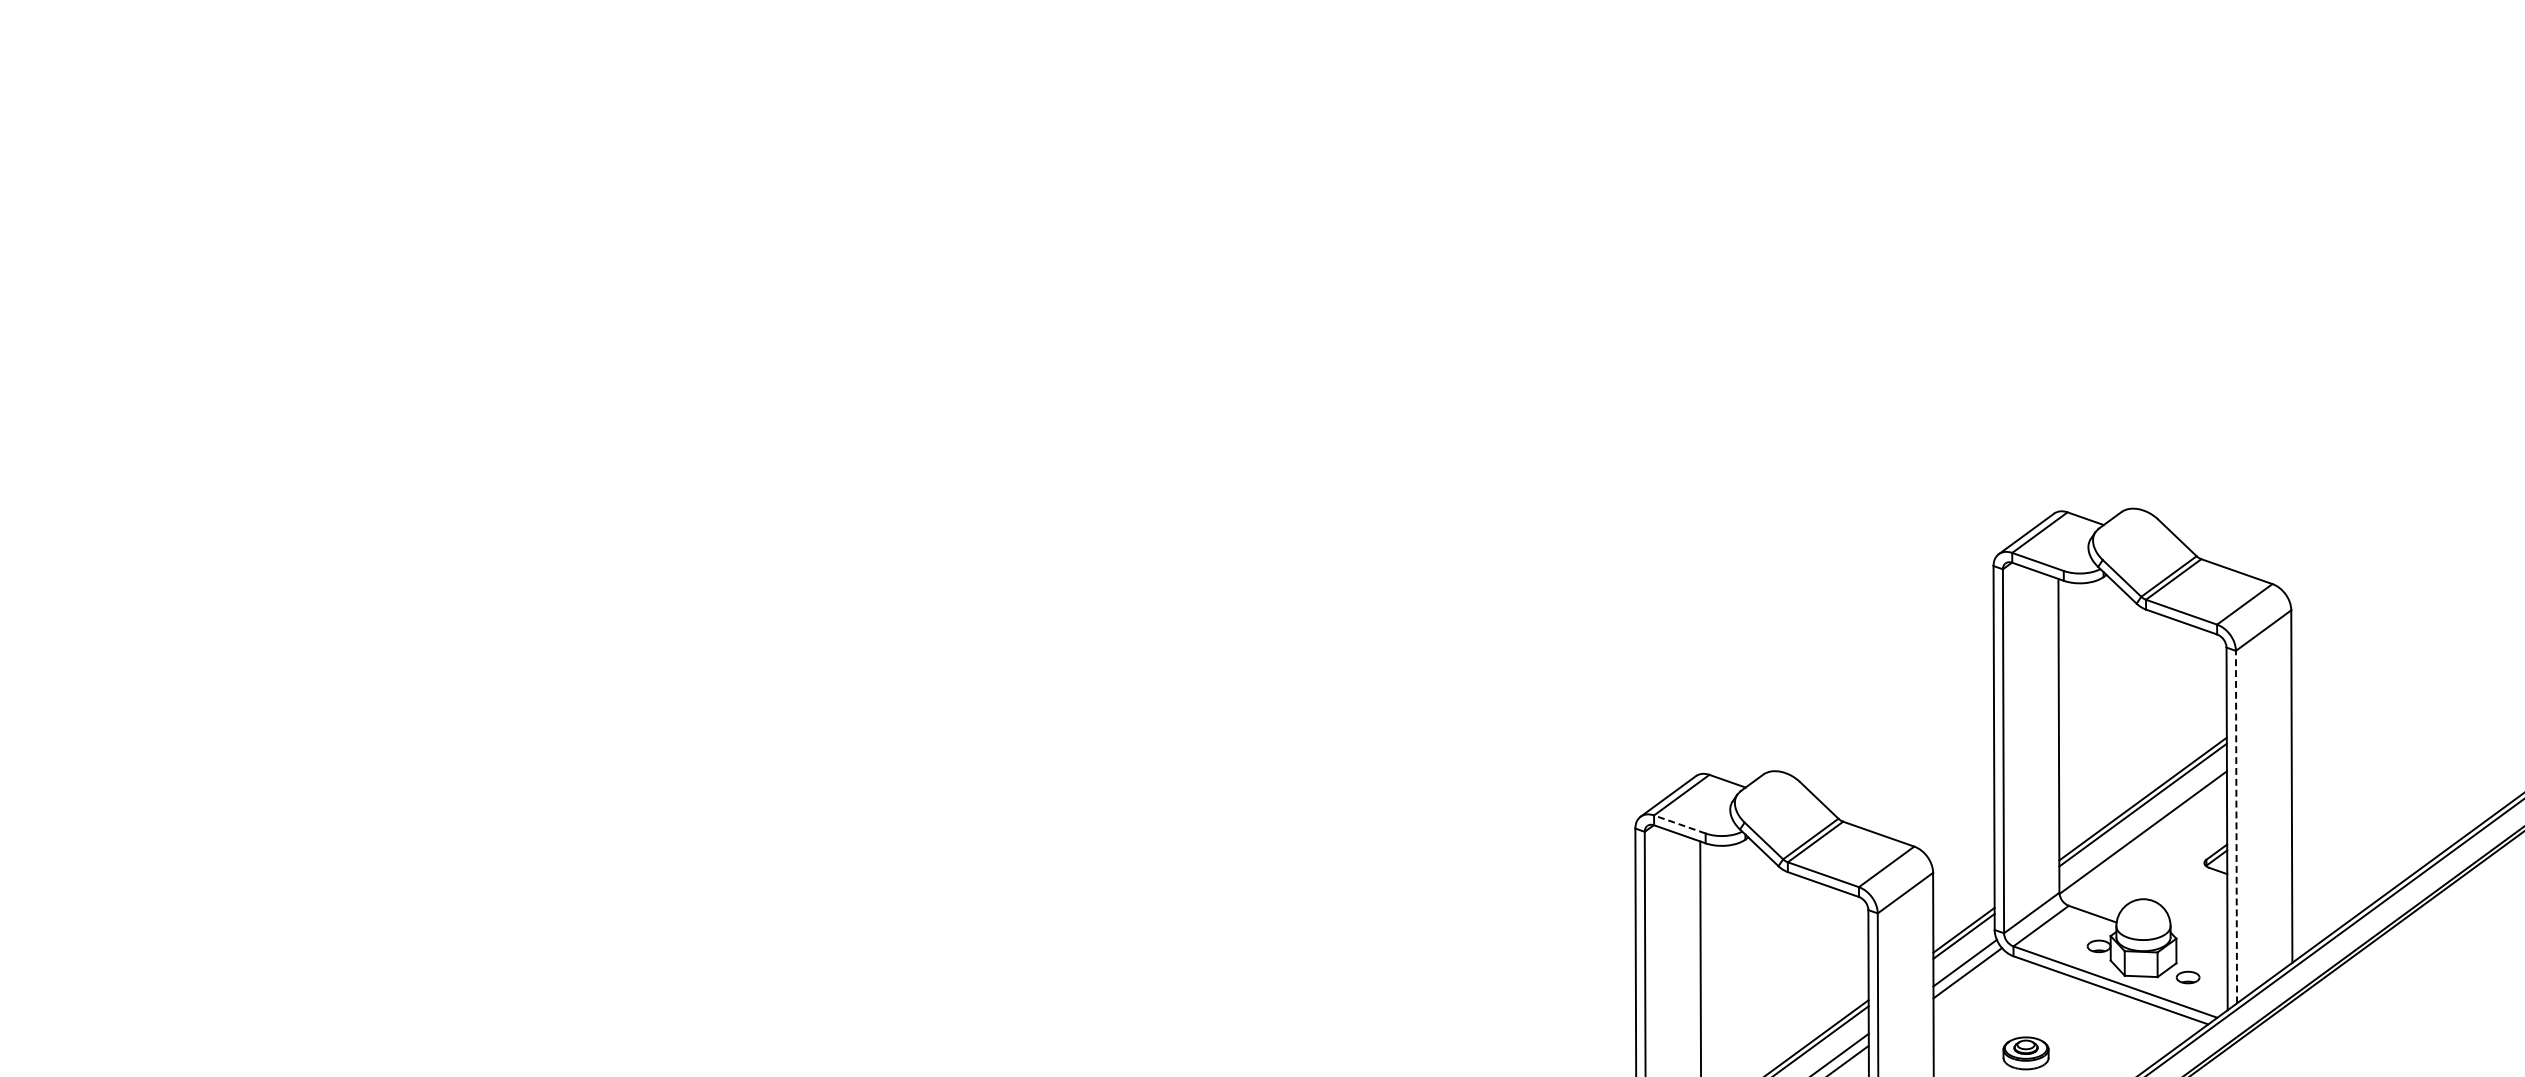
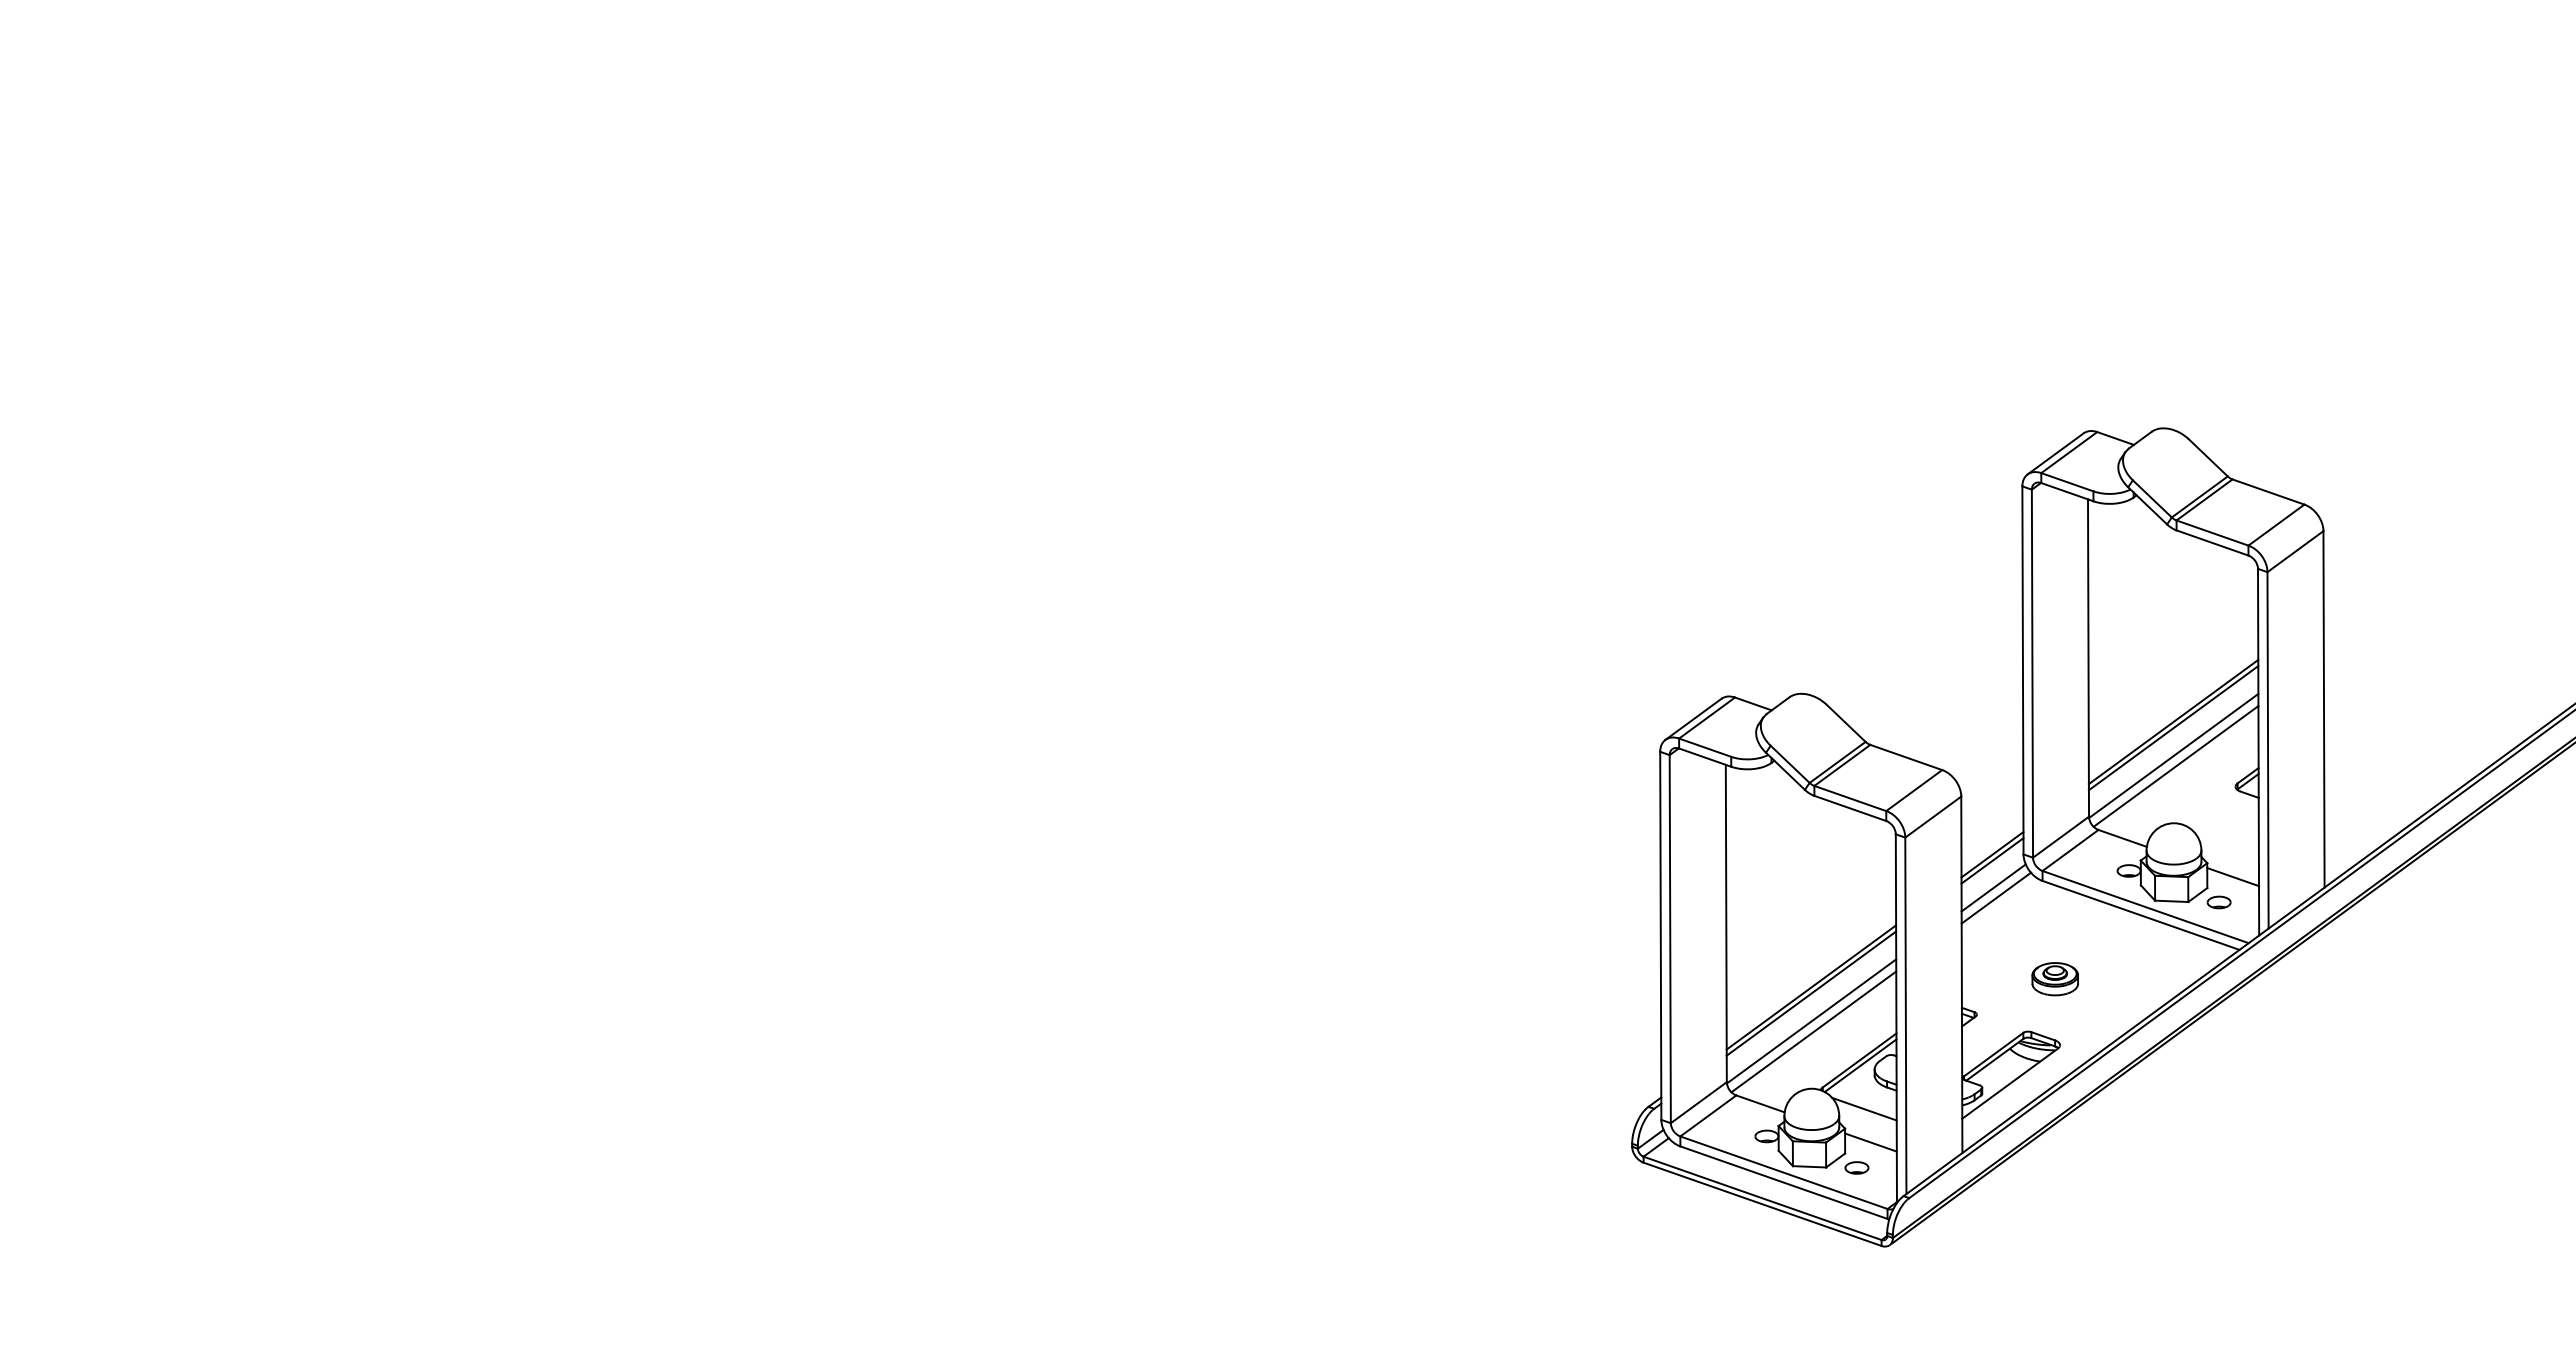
line: (1680, 824) -> (1705, 747), dashed -> solid
line: (2236, 826) -> (2268, 749), dashed -> solid
line: (2144, 843) -> (2175, 766), added
line: (2202, 952) -> (2233, 877), added

